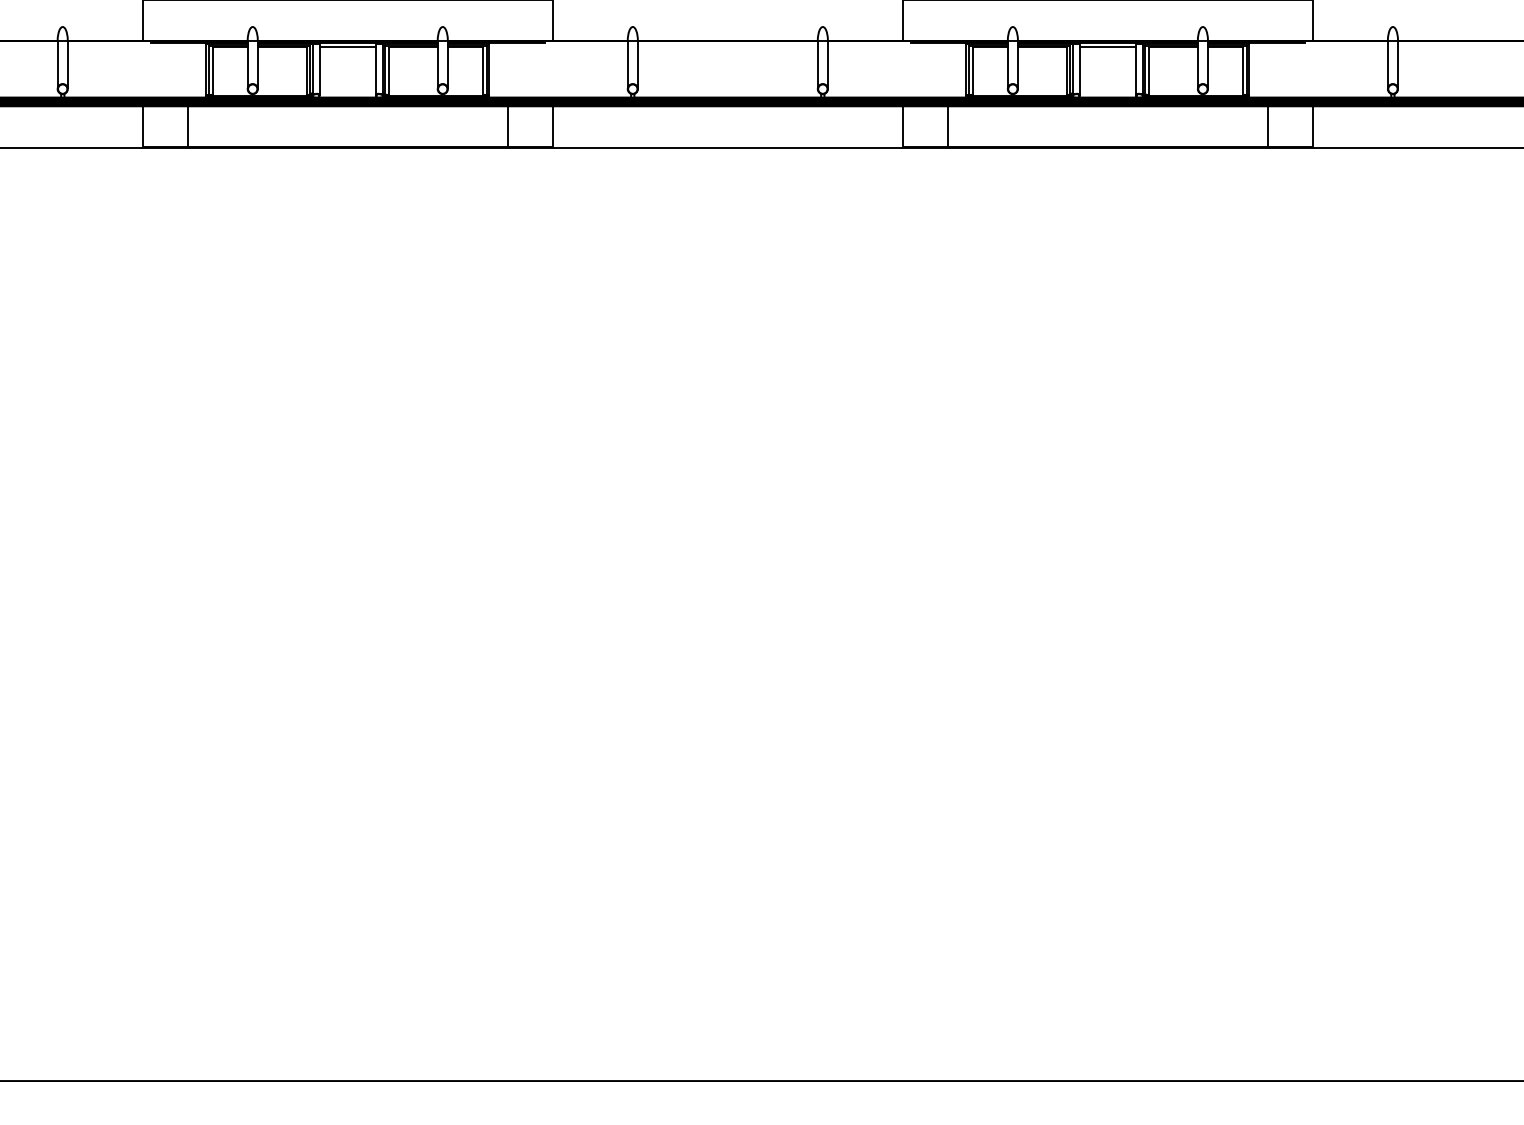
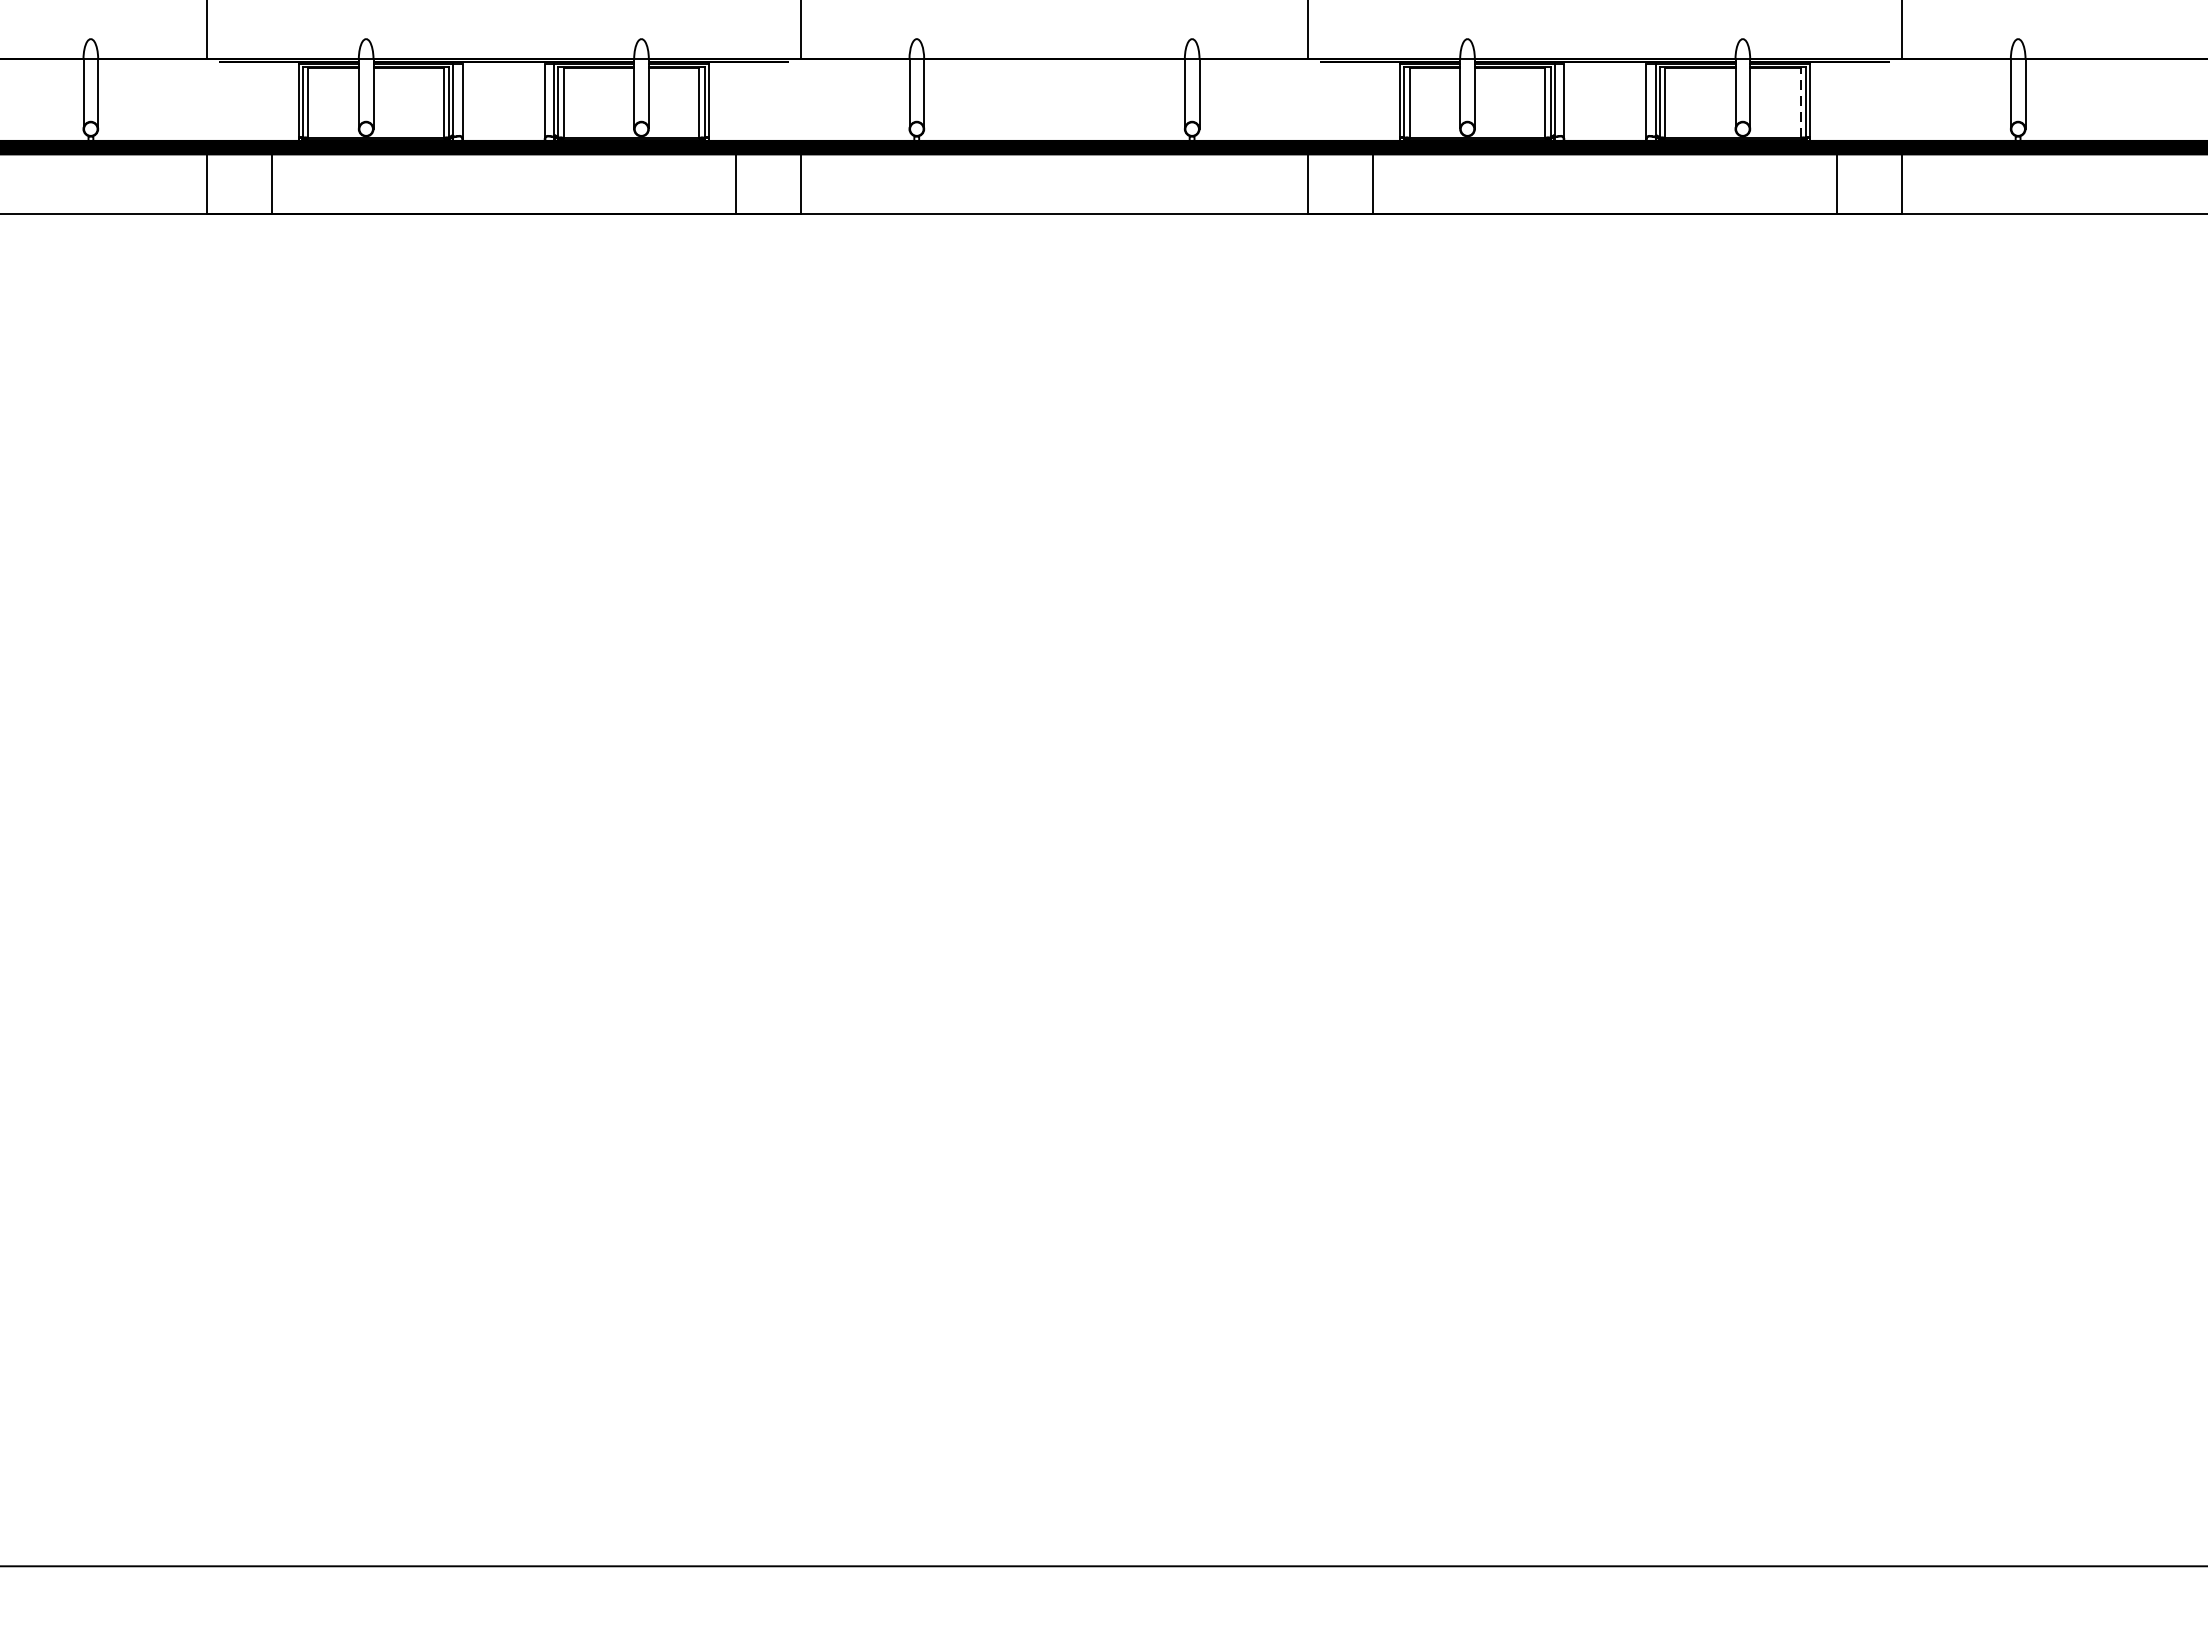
line: (347, 47) -> (503, 68), removed
line: (1107, 47) -> (1604, 68), removed
line: (1242, 70) -> (1800, 102), solid -> dashed

